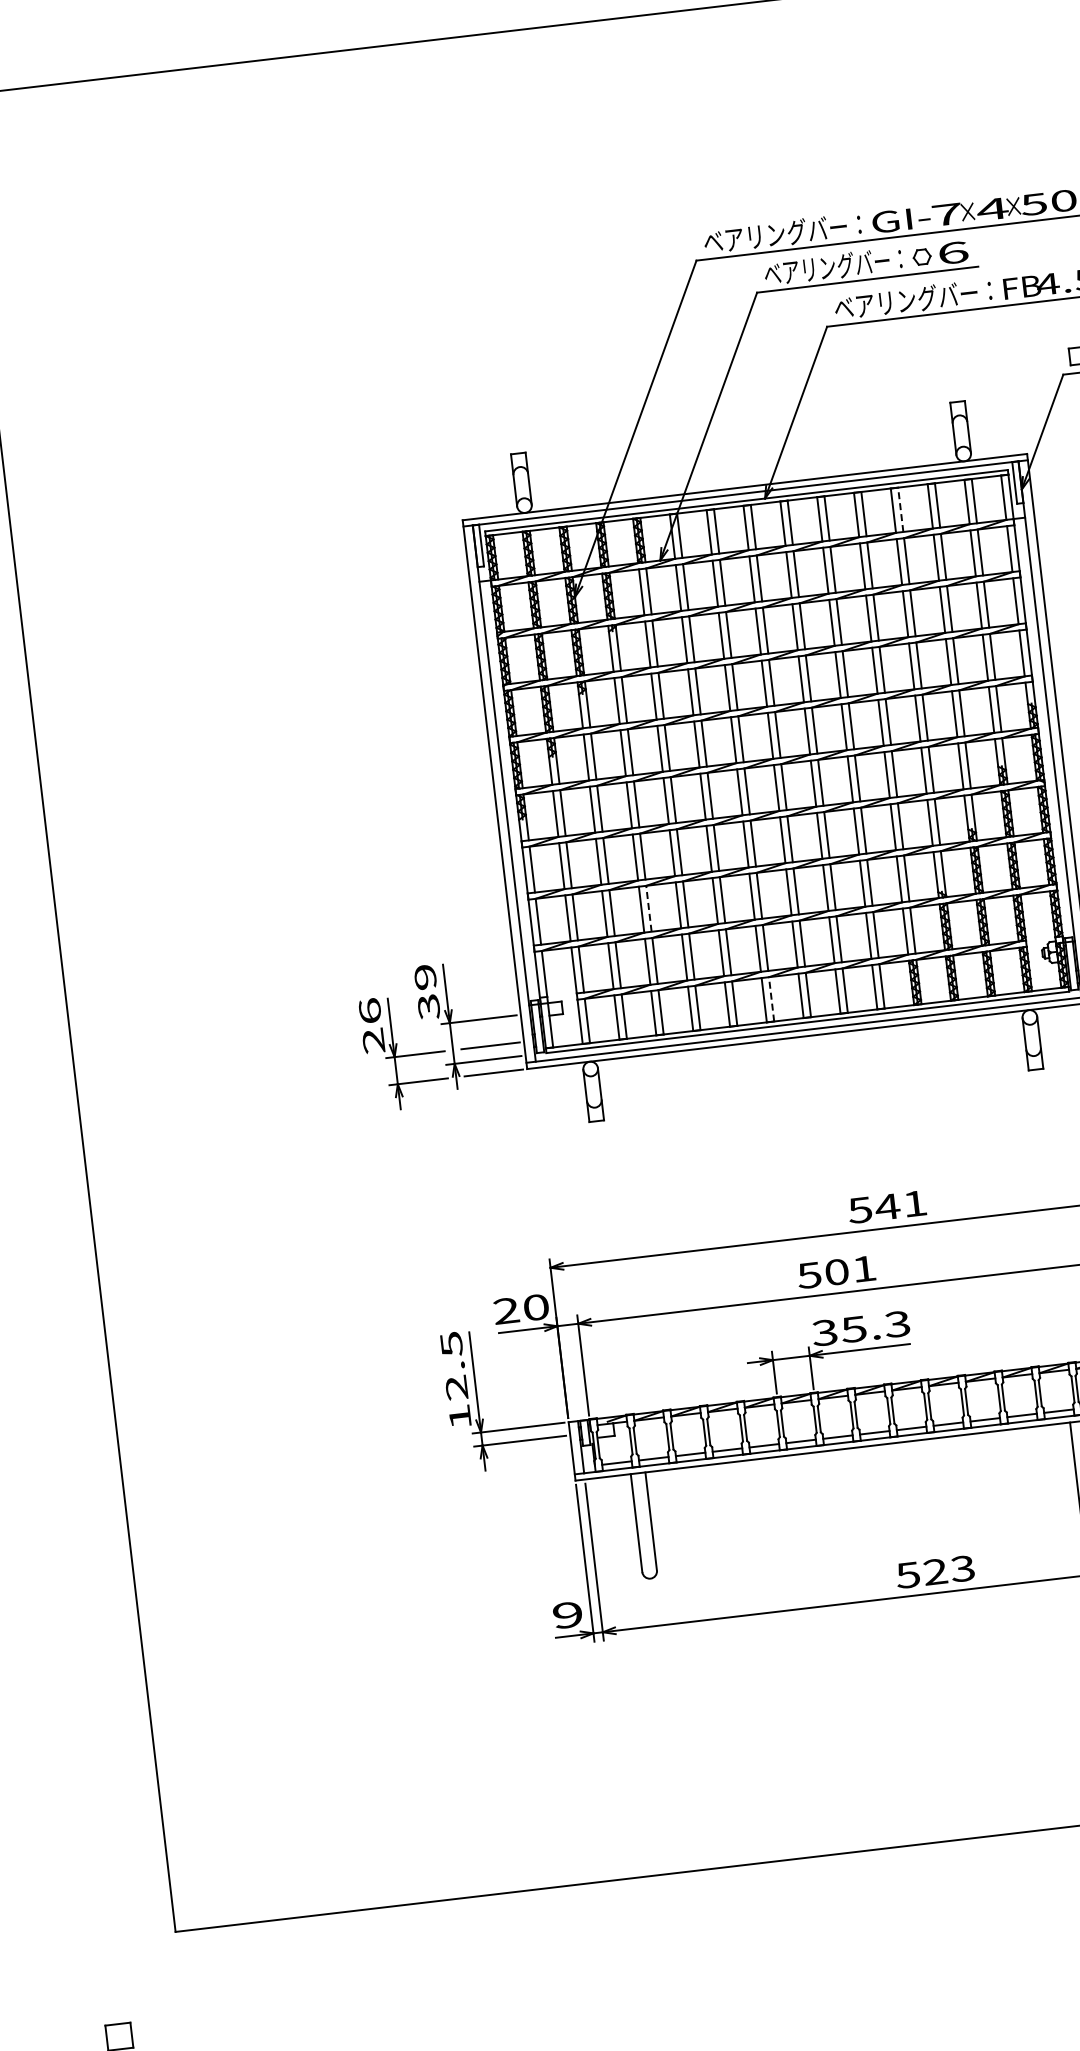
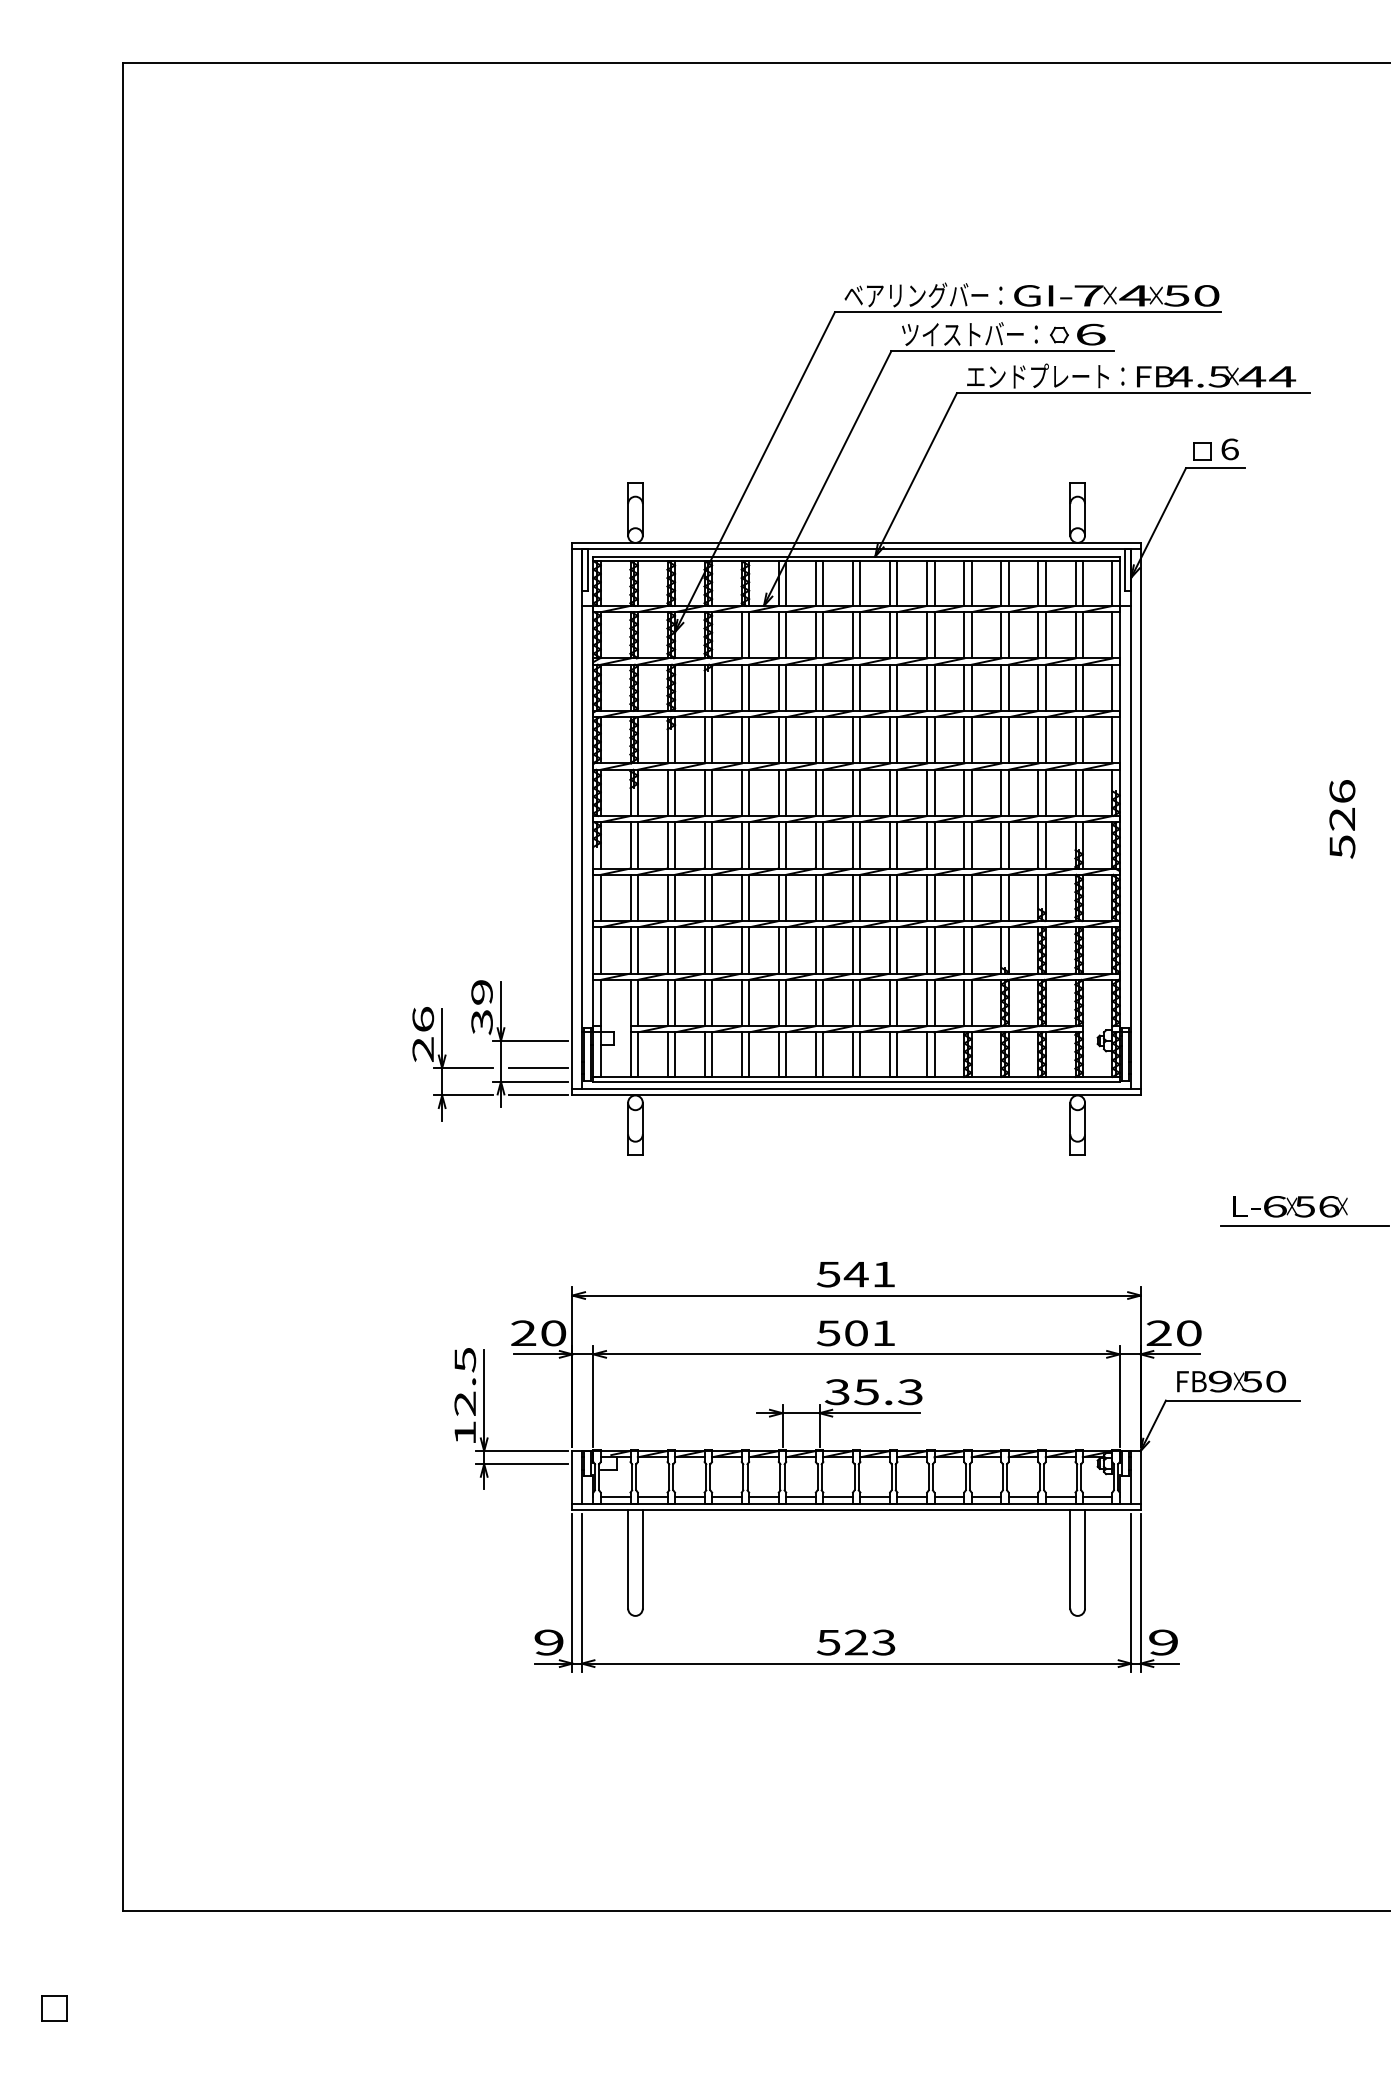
text: (832, 265) -> (969, 333), ベアリングバー： -> ツイストバー：
text: (906, 300) -> (1038, 376), ベアリングバー： -> エンドプレート：
line: (900, 509) -> (1008, 583), dashed -> solid
line: (649, 907) -> (712, 949), dashed -> solid
line: (771, 999) -> (823, 1054), dashed -> solid
text: (886, 1207) -> (855, 1274), moved
text: (934, 1572) -> (855, 1642), moved

